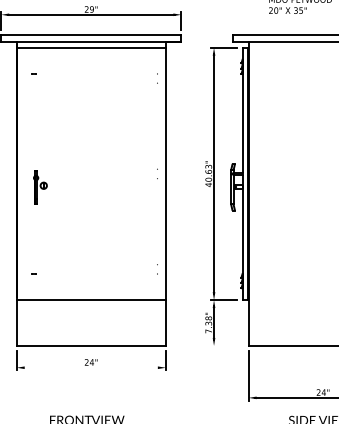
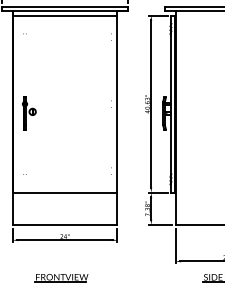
part: (40, 187) -> (29, 113), size x1.43
line: (227, 345) -> (160, 224), added
line: (91, 367) -> (65, 240), added

